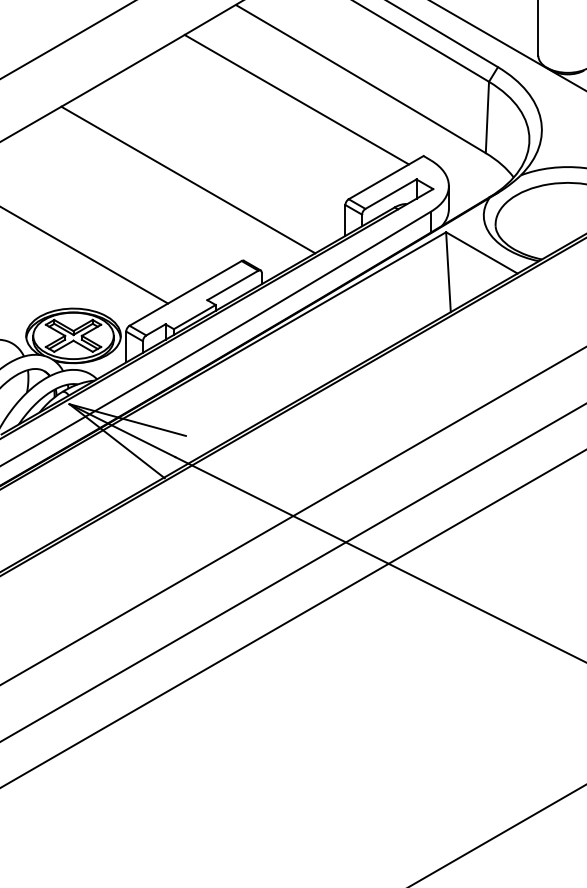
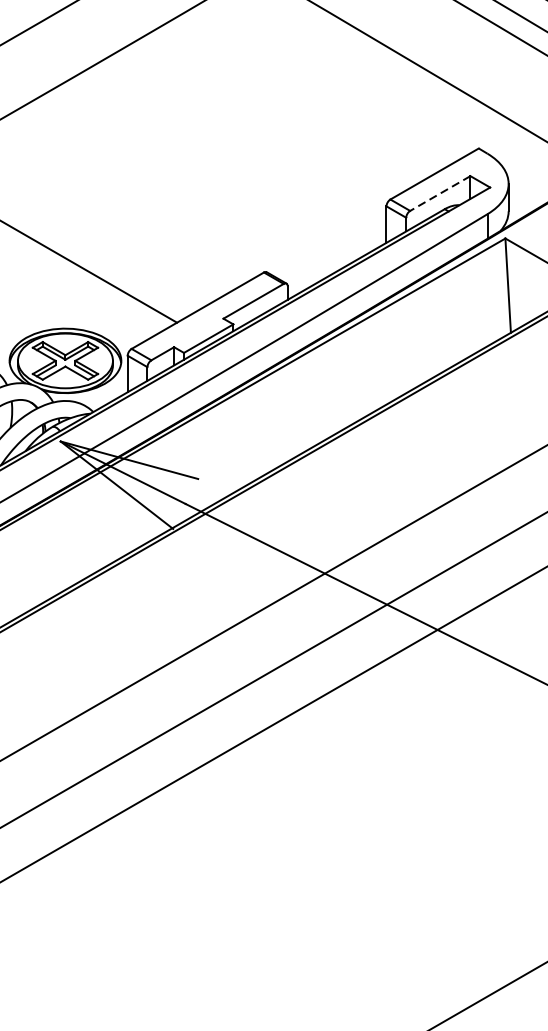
line: (296, 99) -> (328, 81), removed
line: (188, 179) -> (201, 176), removed
line: (390, 194) -> (439, 193), solid -> dashed

